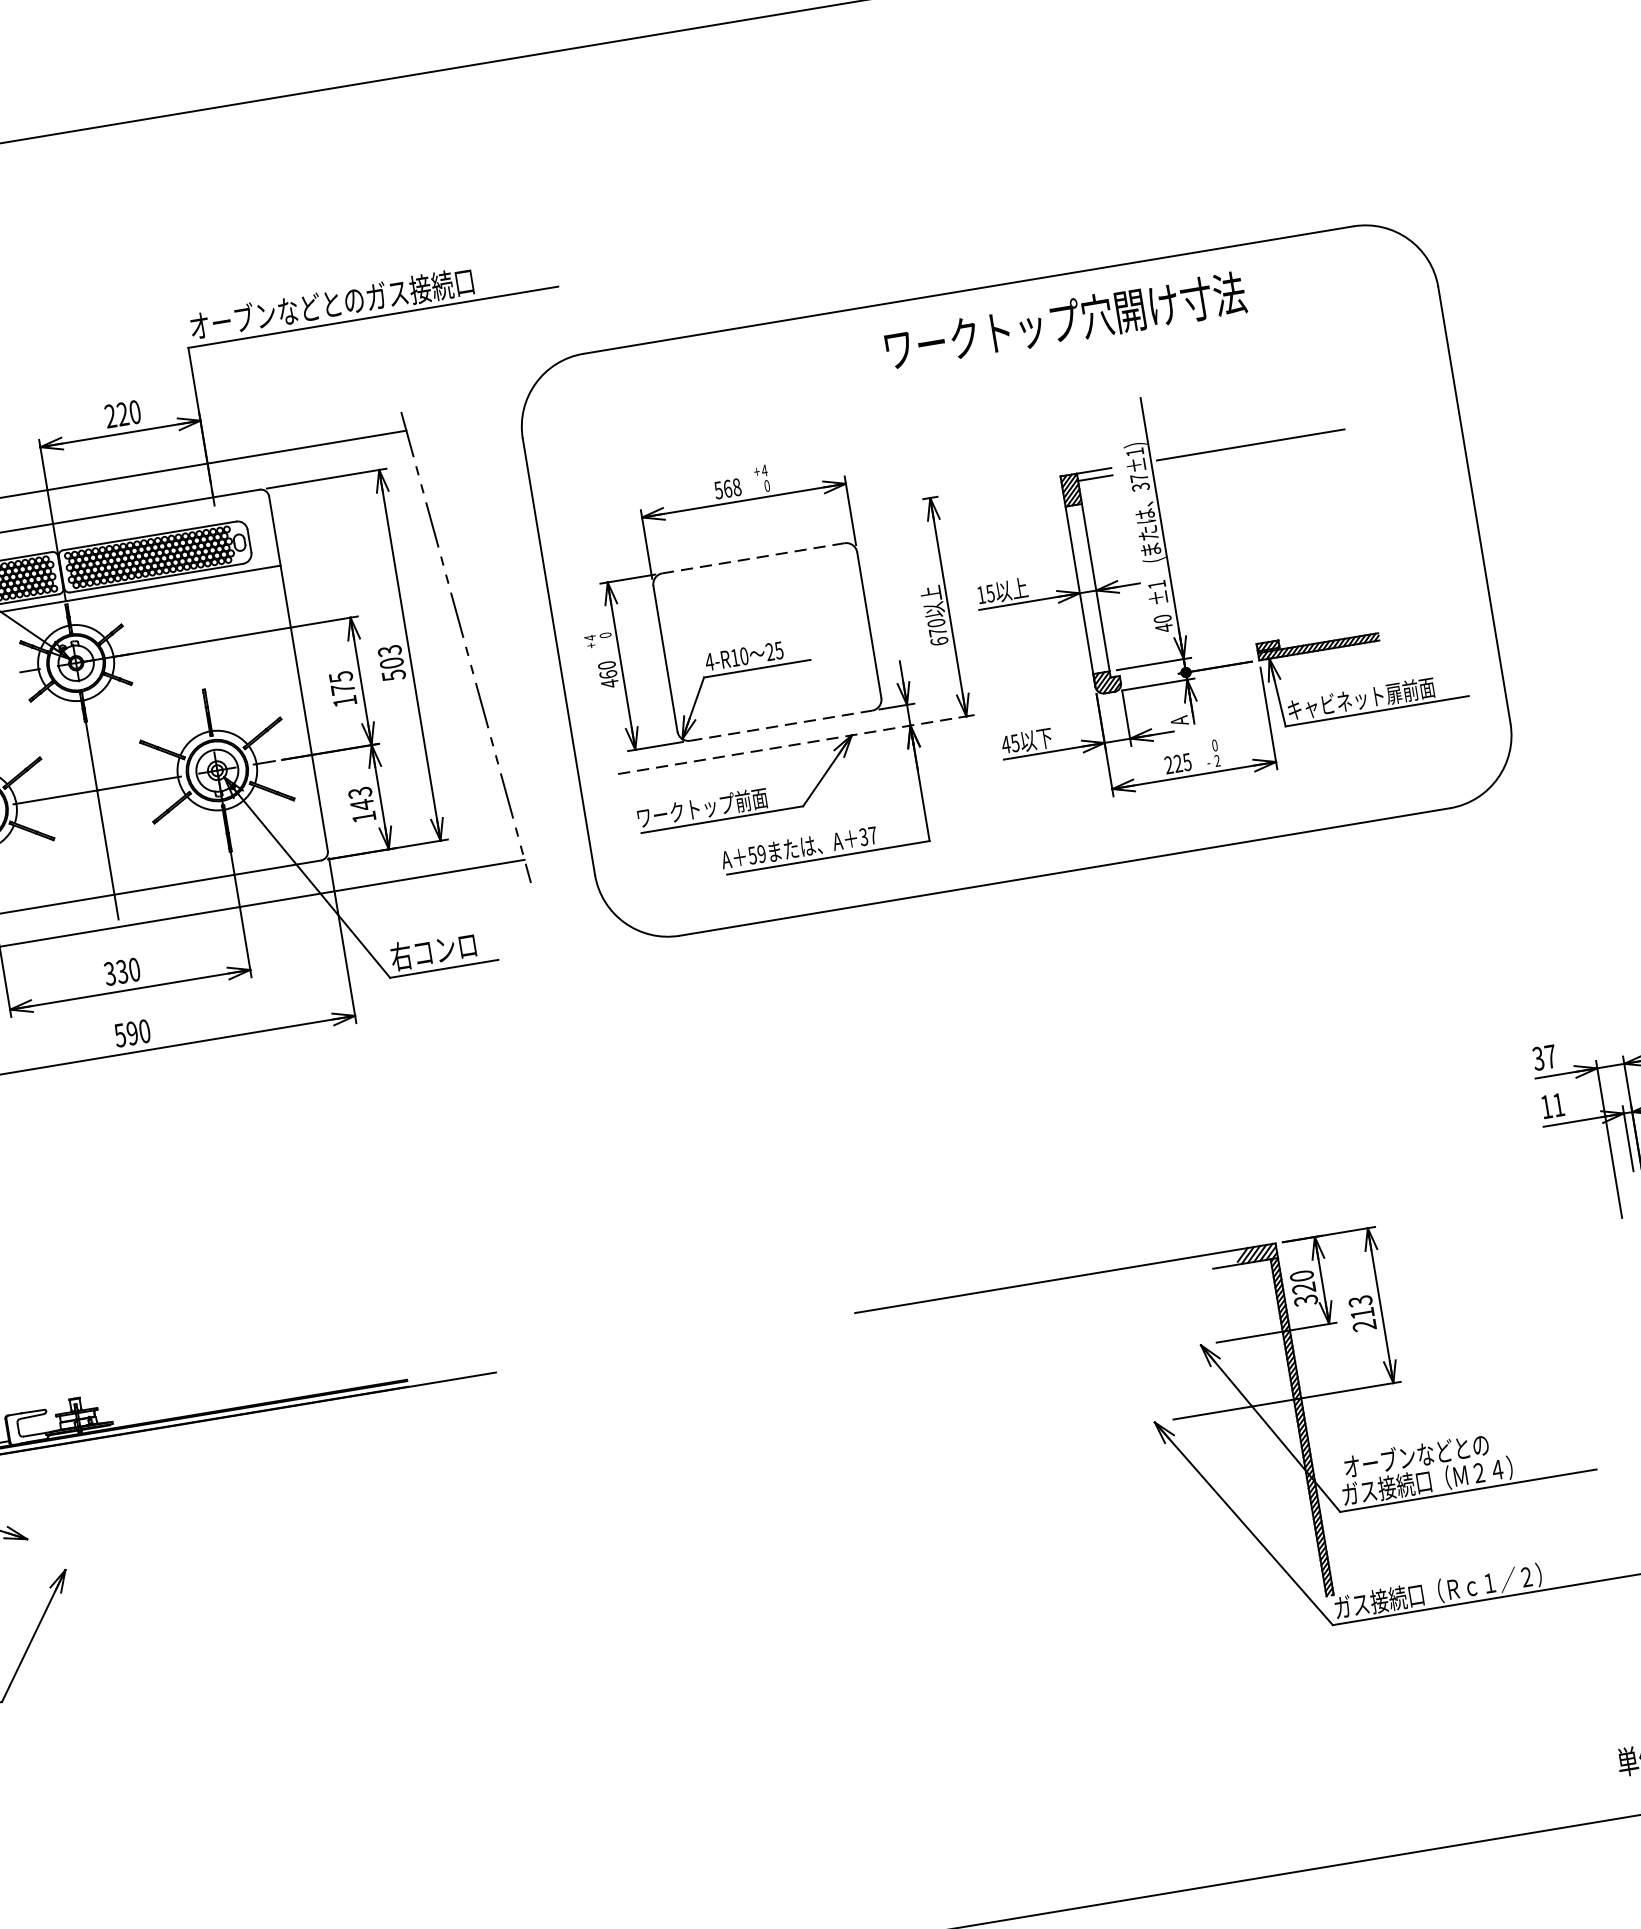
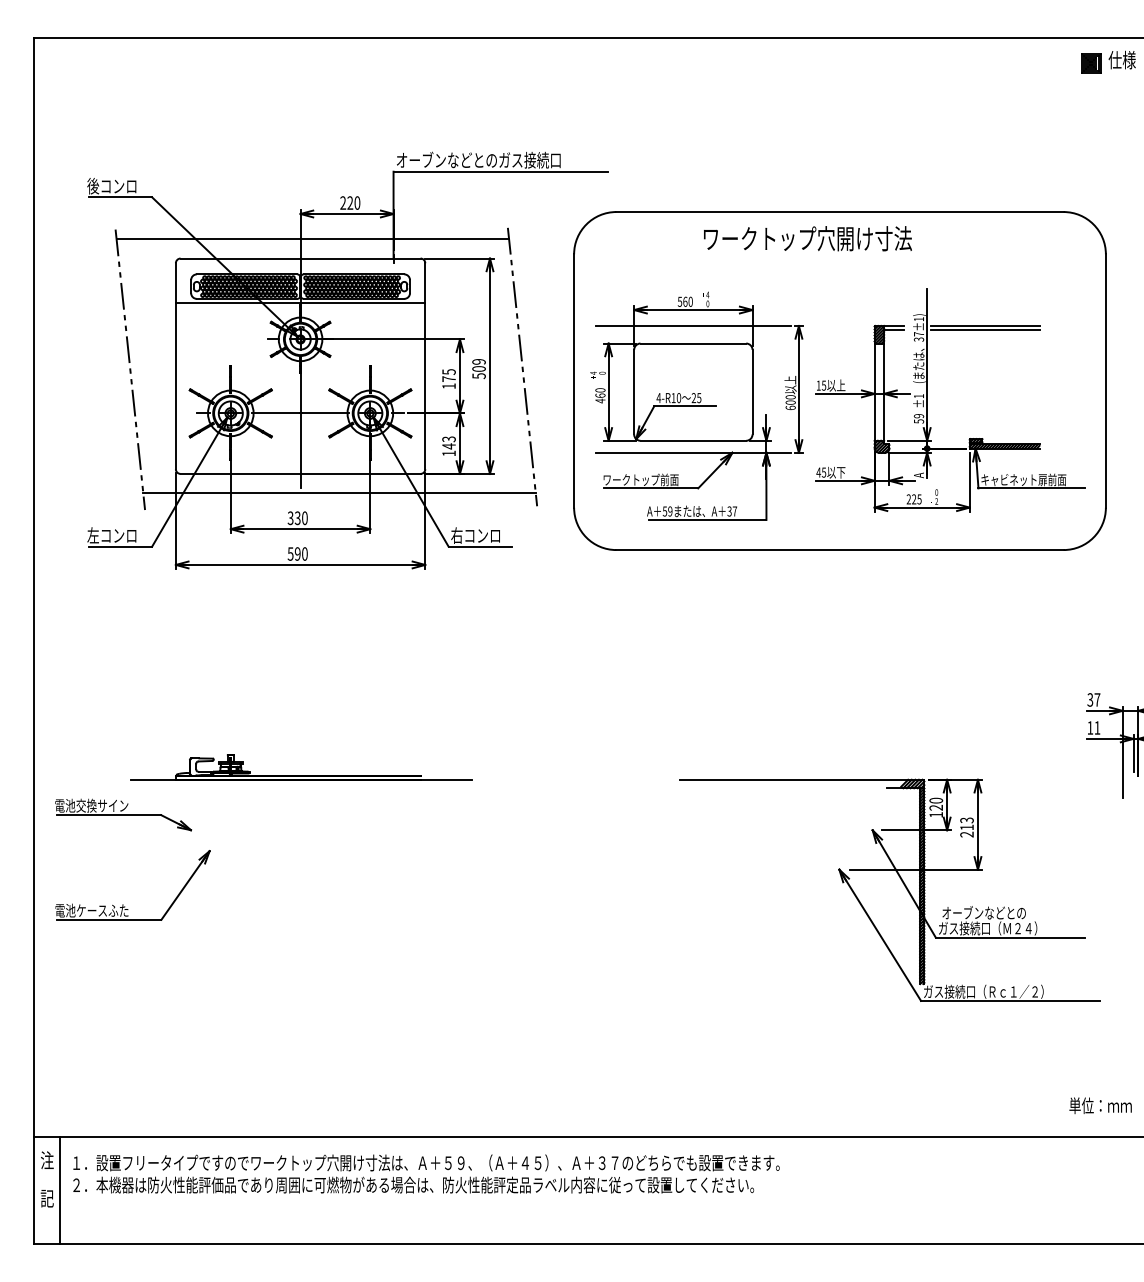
text: (1064, 320) -> (807, 238), moved
line: (1251, 452) -> (984, 330), added
text: (736, 488) -> (690, 302), 568 -> 560
line: (748, 528) -> (693, 326), added
line: (753, 558) -> (693, 343), dashed -> solid
text: (1164, 622) -> (919, 418), 40 -> 59
text: (937, 632) -> (790, 402), 670 -> 600
text: (388, 650) -> (478, 361), 503 -> 509
line: (781, 725) -> (693, 440), dashed -> solid
line: (783, 746) -> (692, 452), dashed -> solid
text: (1306, 1299) -> (936, 814), 320 -> 120

